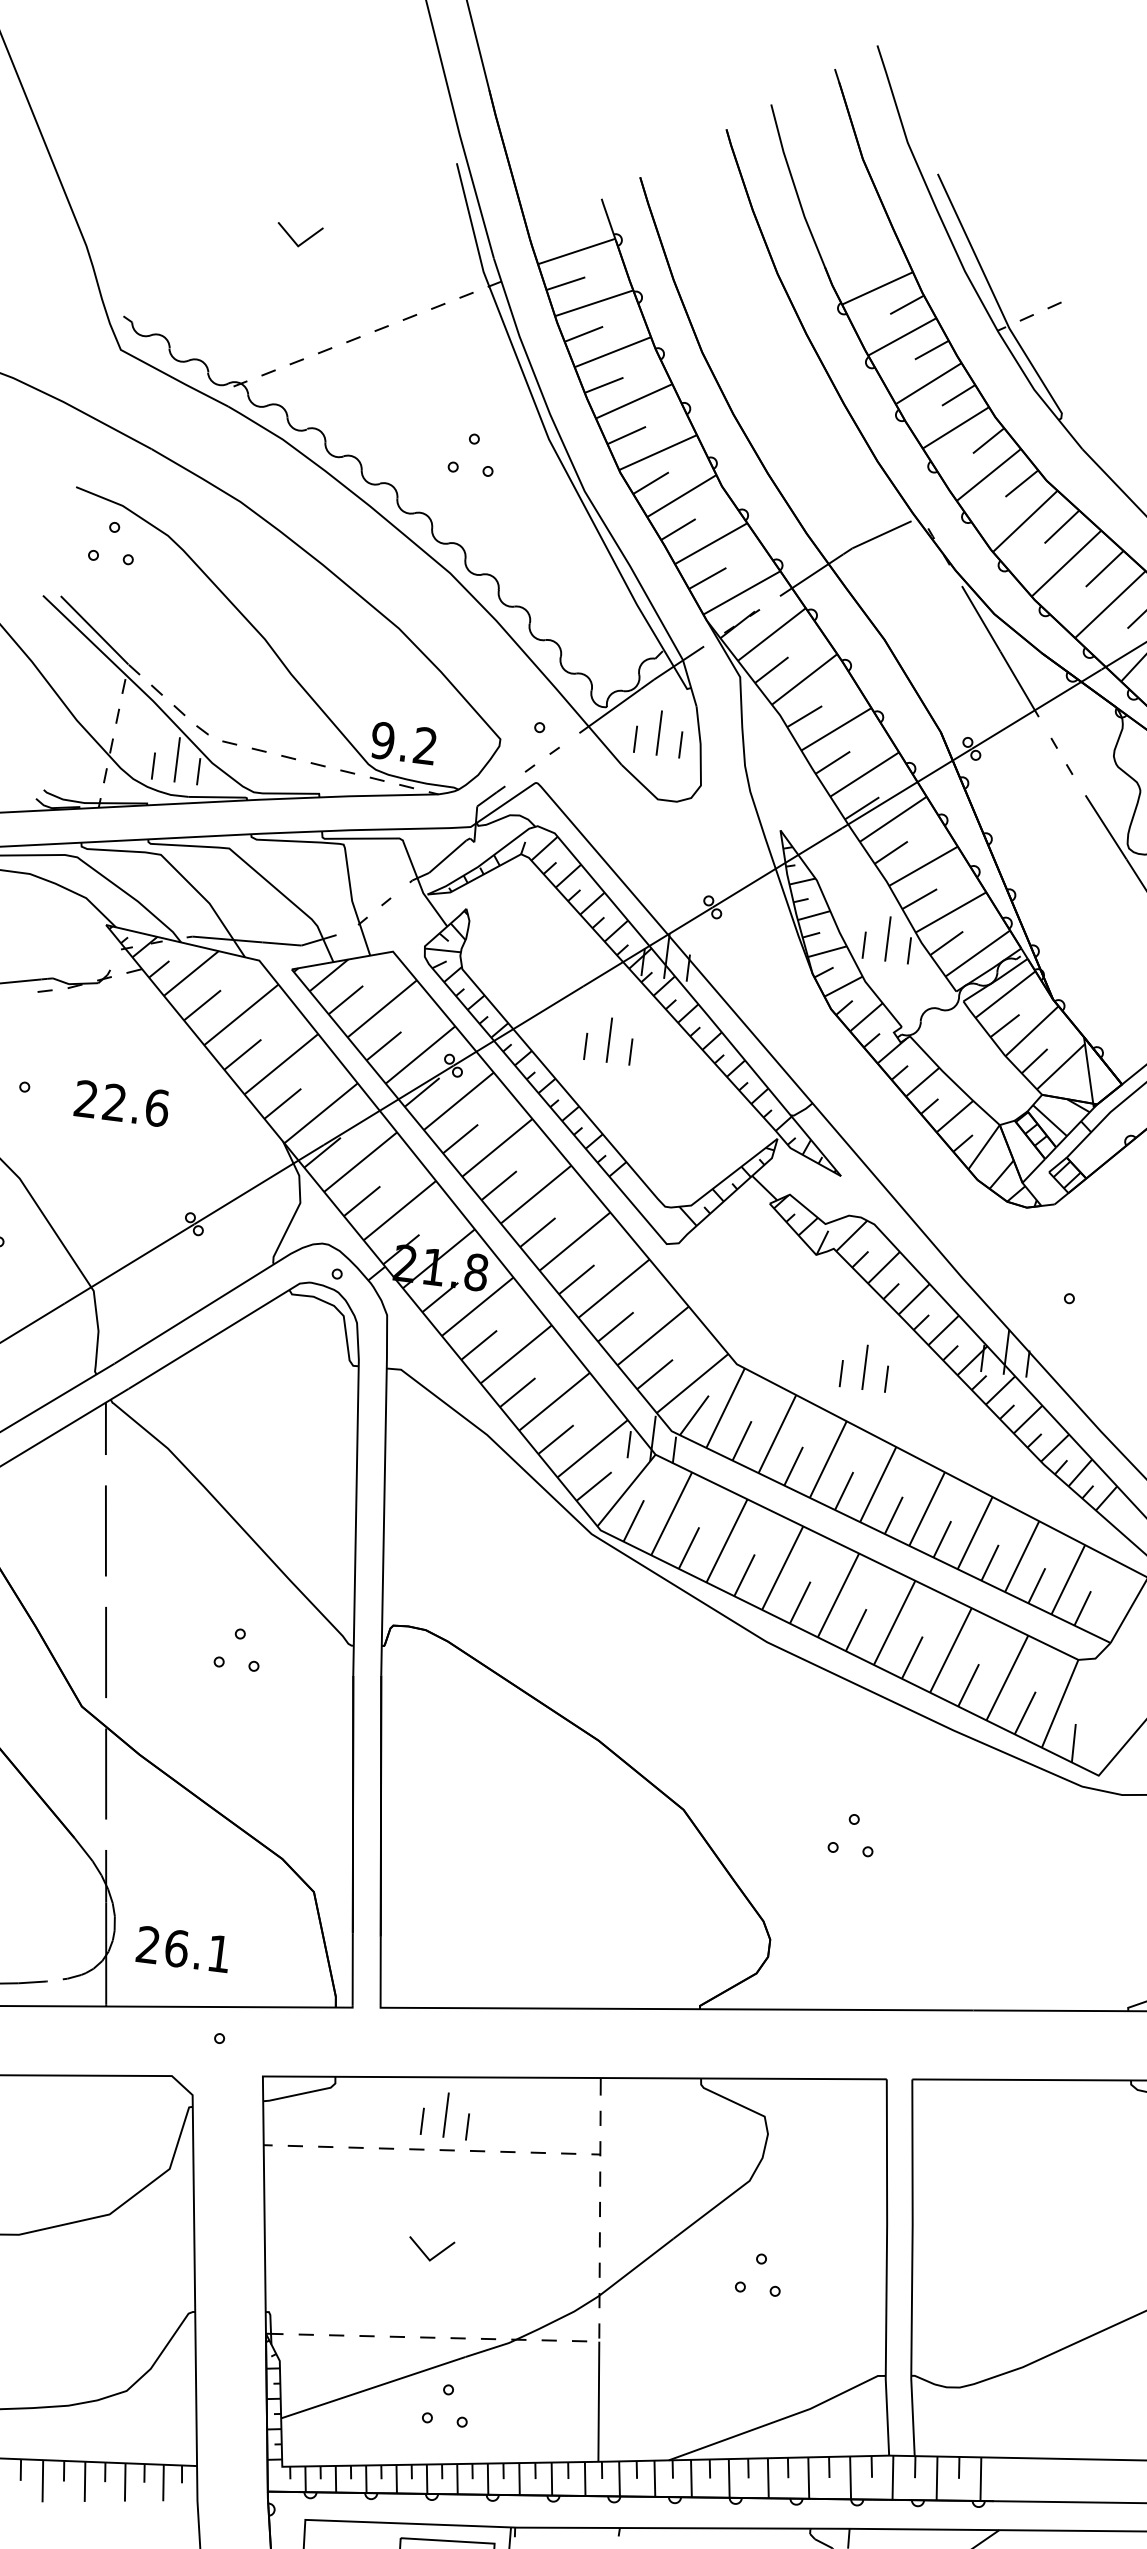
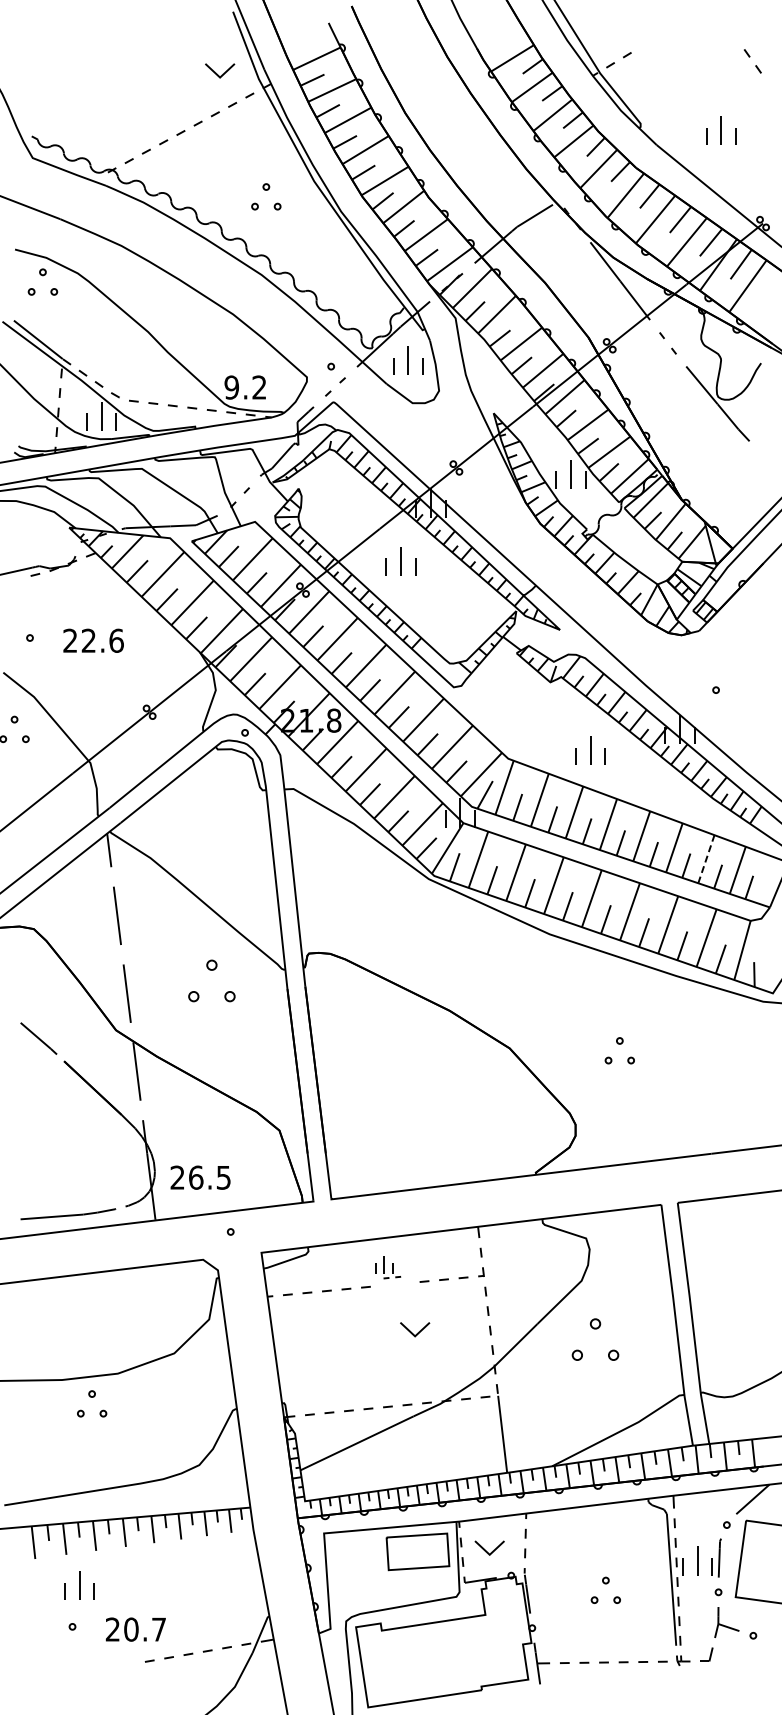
part: (300, 235) -> (220, 70), moved
line: (1022, 1555) -> (706, 858), solid -> dashed
part: (238, 1648) -> (211, 980), size x1.6
text: (218, 1953) -> (223, 1177), 26.1 -> 26.5
part: (453, 2123) -> (387, 1267), size x0.6
part: (431, 2250) -> (415, 1329), moved
part: (759, 2273) -> (595, 1339), size x1.6
part: (446, 2404) -> (405, 1448), removed

